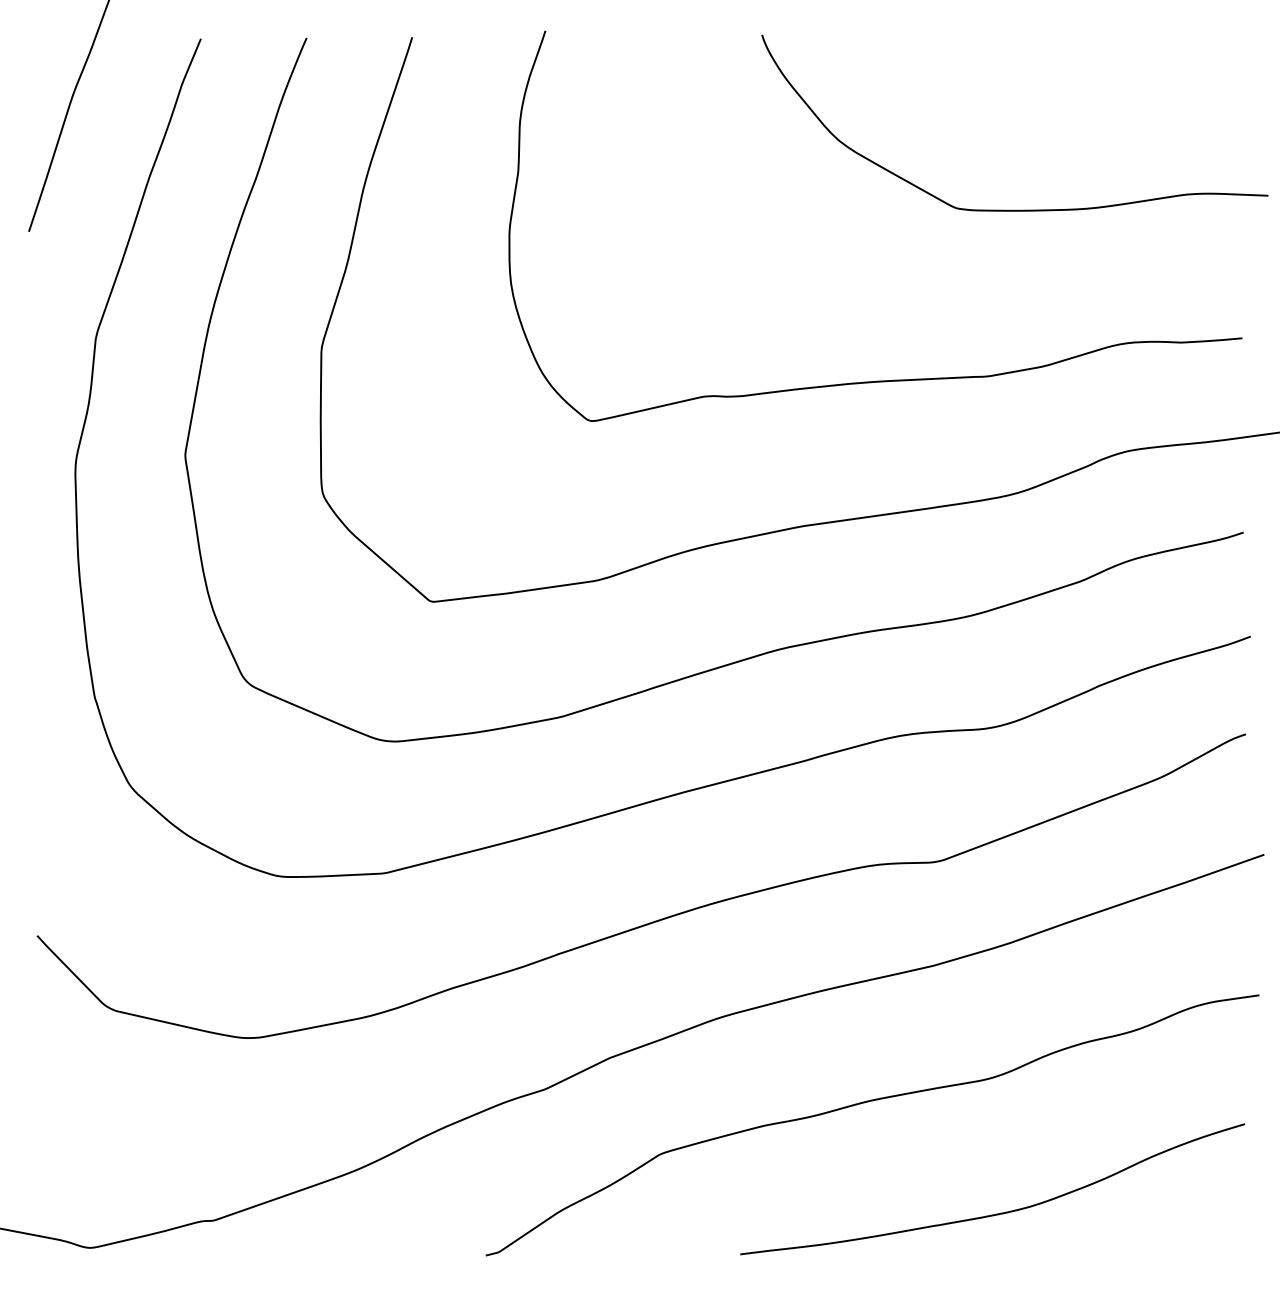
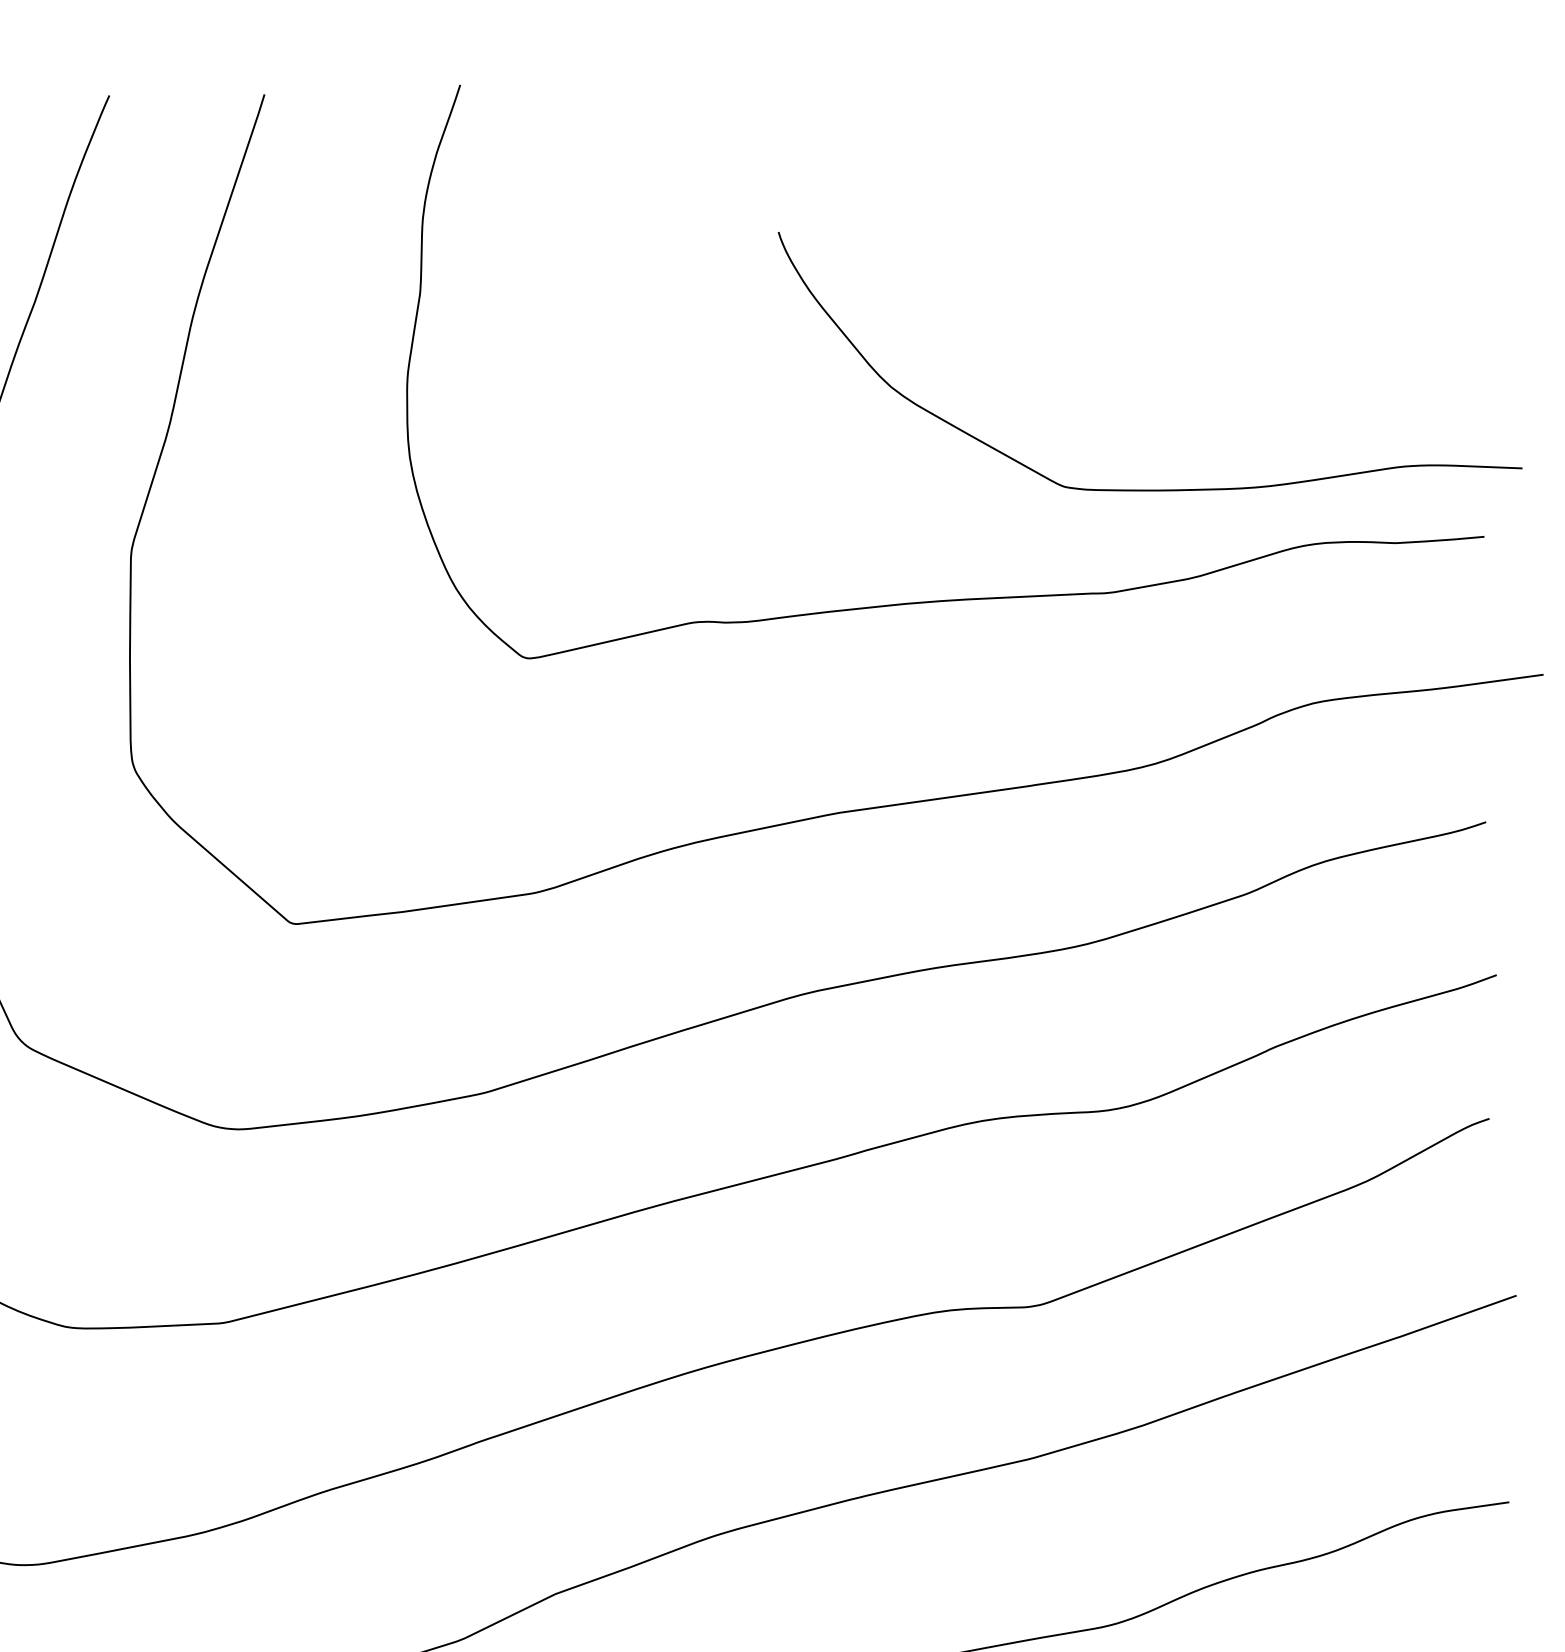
curve: (1014, 209) -> (1149, 488), moved

